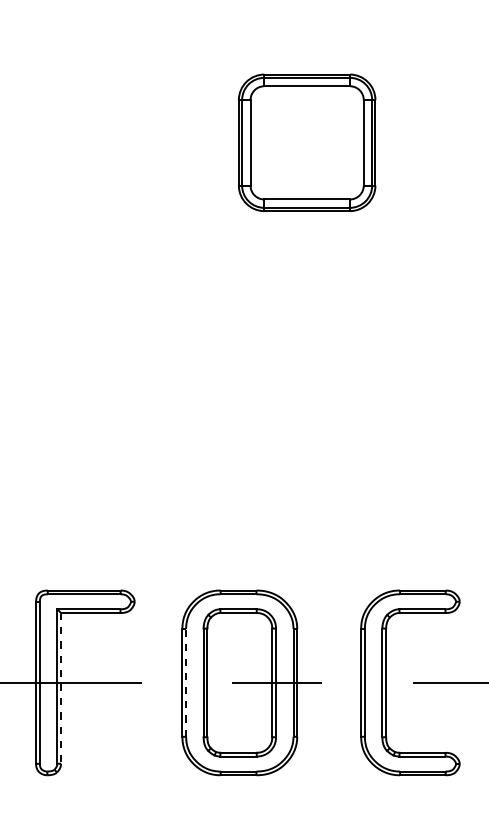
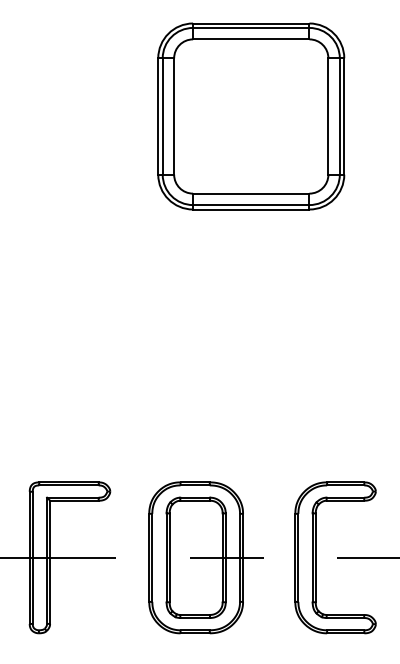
part: (306, 142) -> (250, 116), size x1.67
line: (186, 682) -> (152, 557), dashed -> solid
line: (61, 688) -> (50, 562), dashed -> solid

